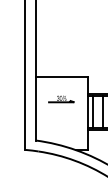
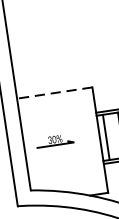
line: (61, 76) -> (53, 92), solid -> dashed
part: (61, 99) -> (55, 141), moved

